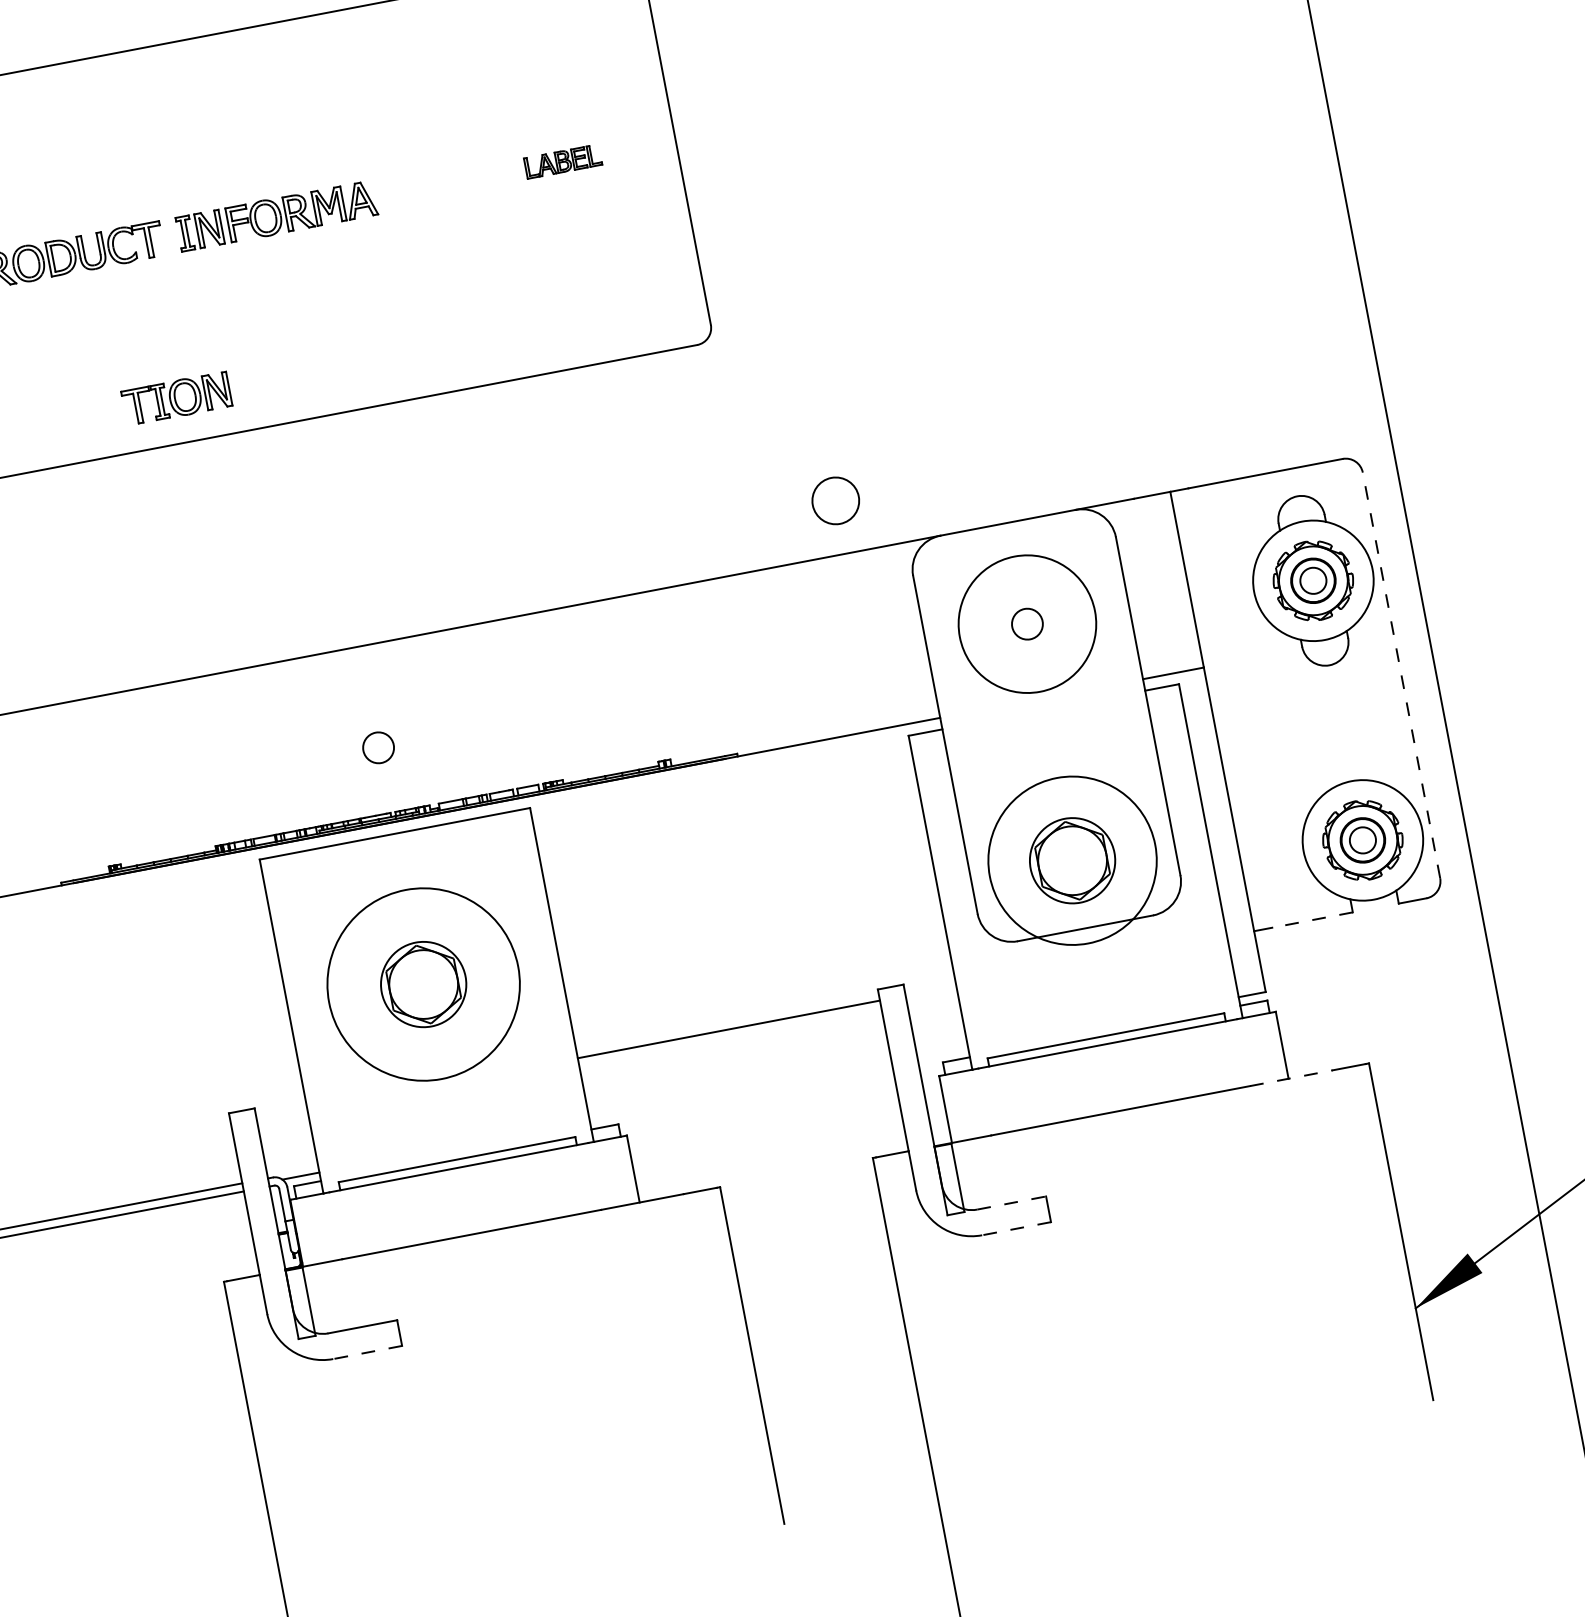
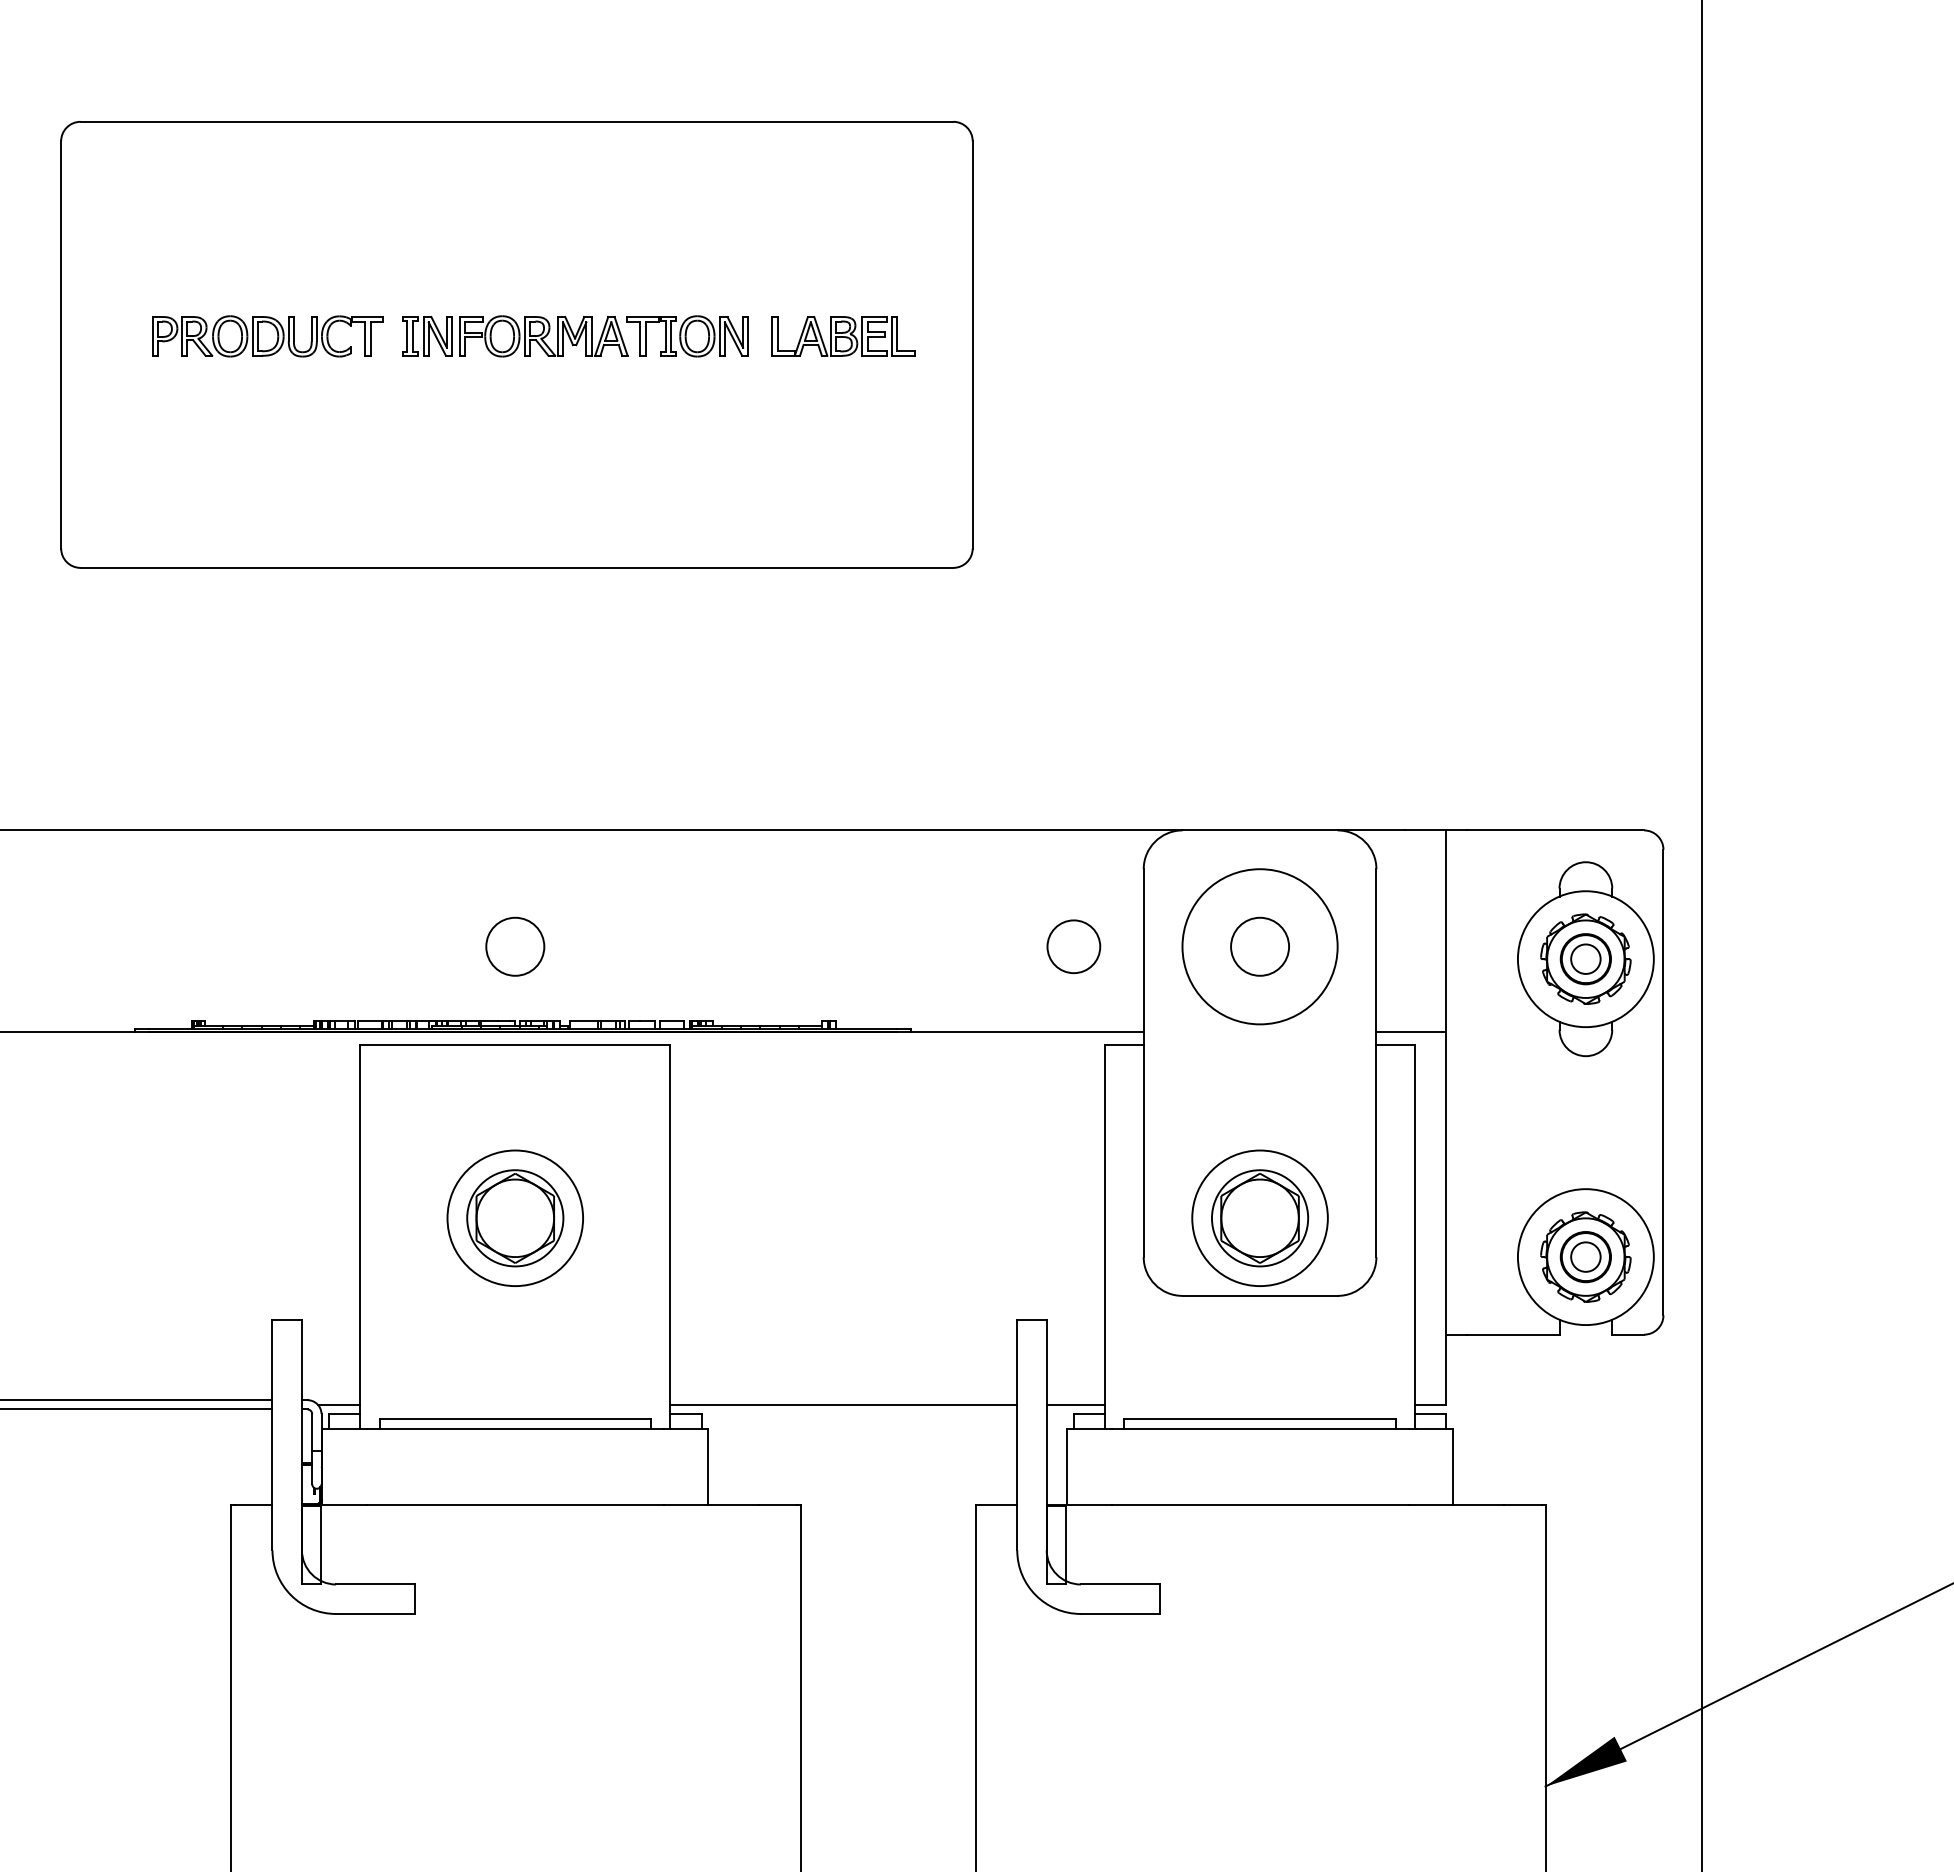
part: (563, 161) -> (843, 336), size x1.67
part: (176, 398) -> (687, 336), moved
circle: (835, 500) -> (1073, 946), moved
circle: (1027, 623) -> (1260, 946), size x1.67
line: (1401, 675) -> (1663, 1082), dashed -> solid
circle: (378, 747) -> (515, 946), size x1.67
circle: (1072, 861) -> (1259, 1218), size x0.71
line: (1311, 920) -> (1512, 1334), dashed -> solid
circle: (423, 984) -> (515, 1218), size x0.62
line: (728, 1029) -> (843, 1404), moved
line: (942, 1053) -> (1075, 1404), added
line: (1291, 1078) -> (1456, 1505), dashed -> solid
line: (1011, 1203) -> (1120, 1584), dashed -> solid
line: (1015, 1228) -> (1119, 1613), dashed -> solid
line: (367, 1352) -> (375, 1613), dashed -> solid

